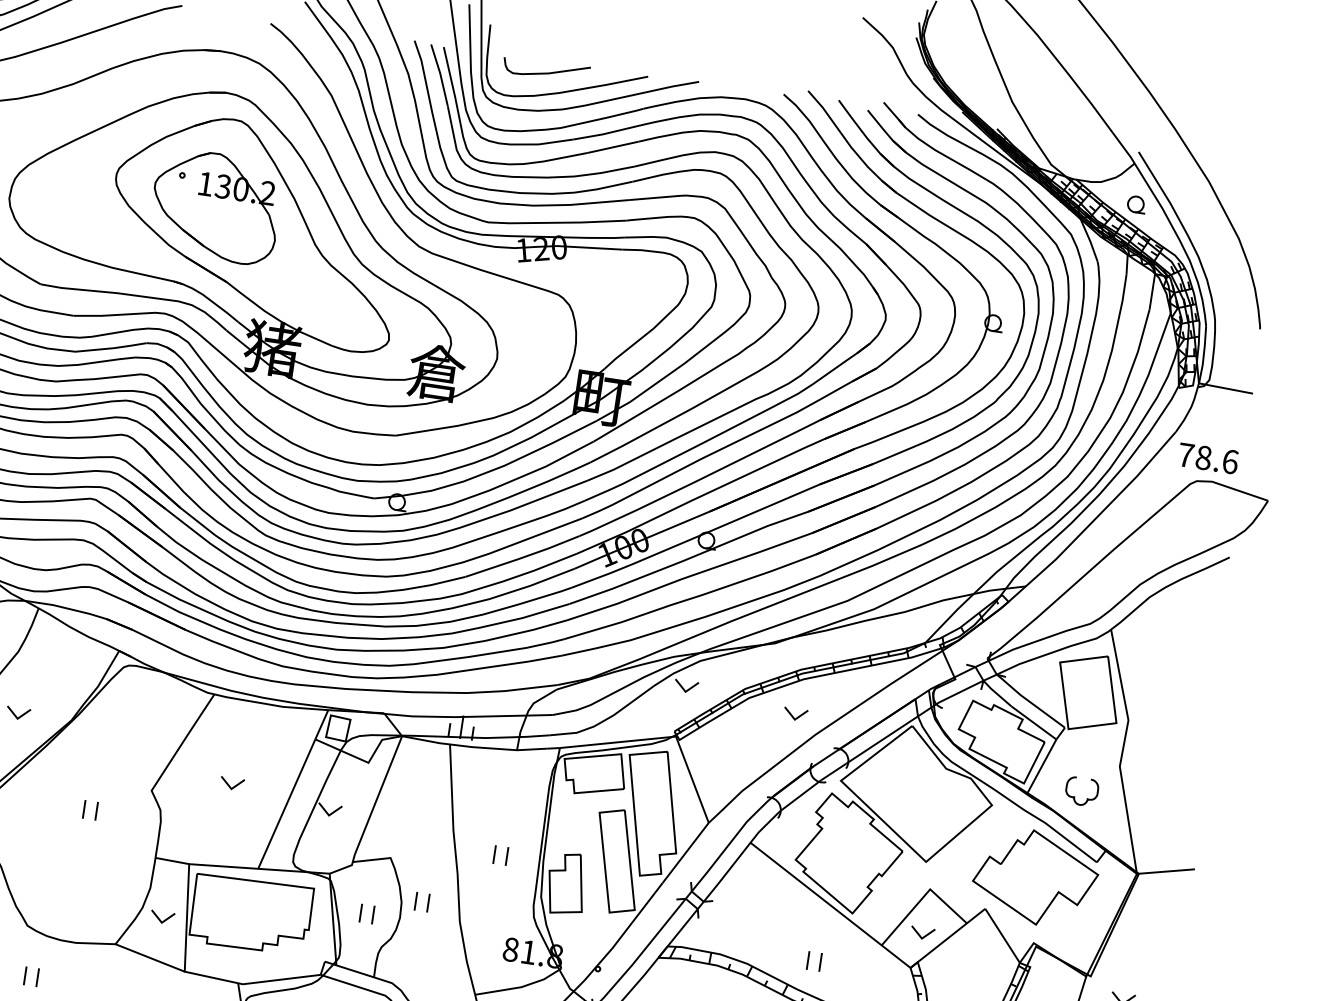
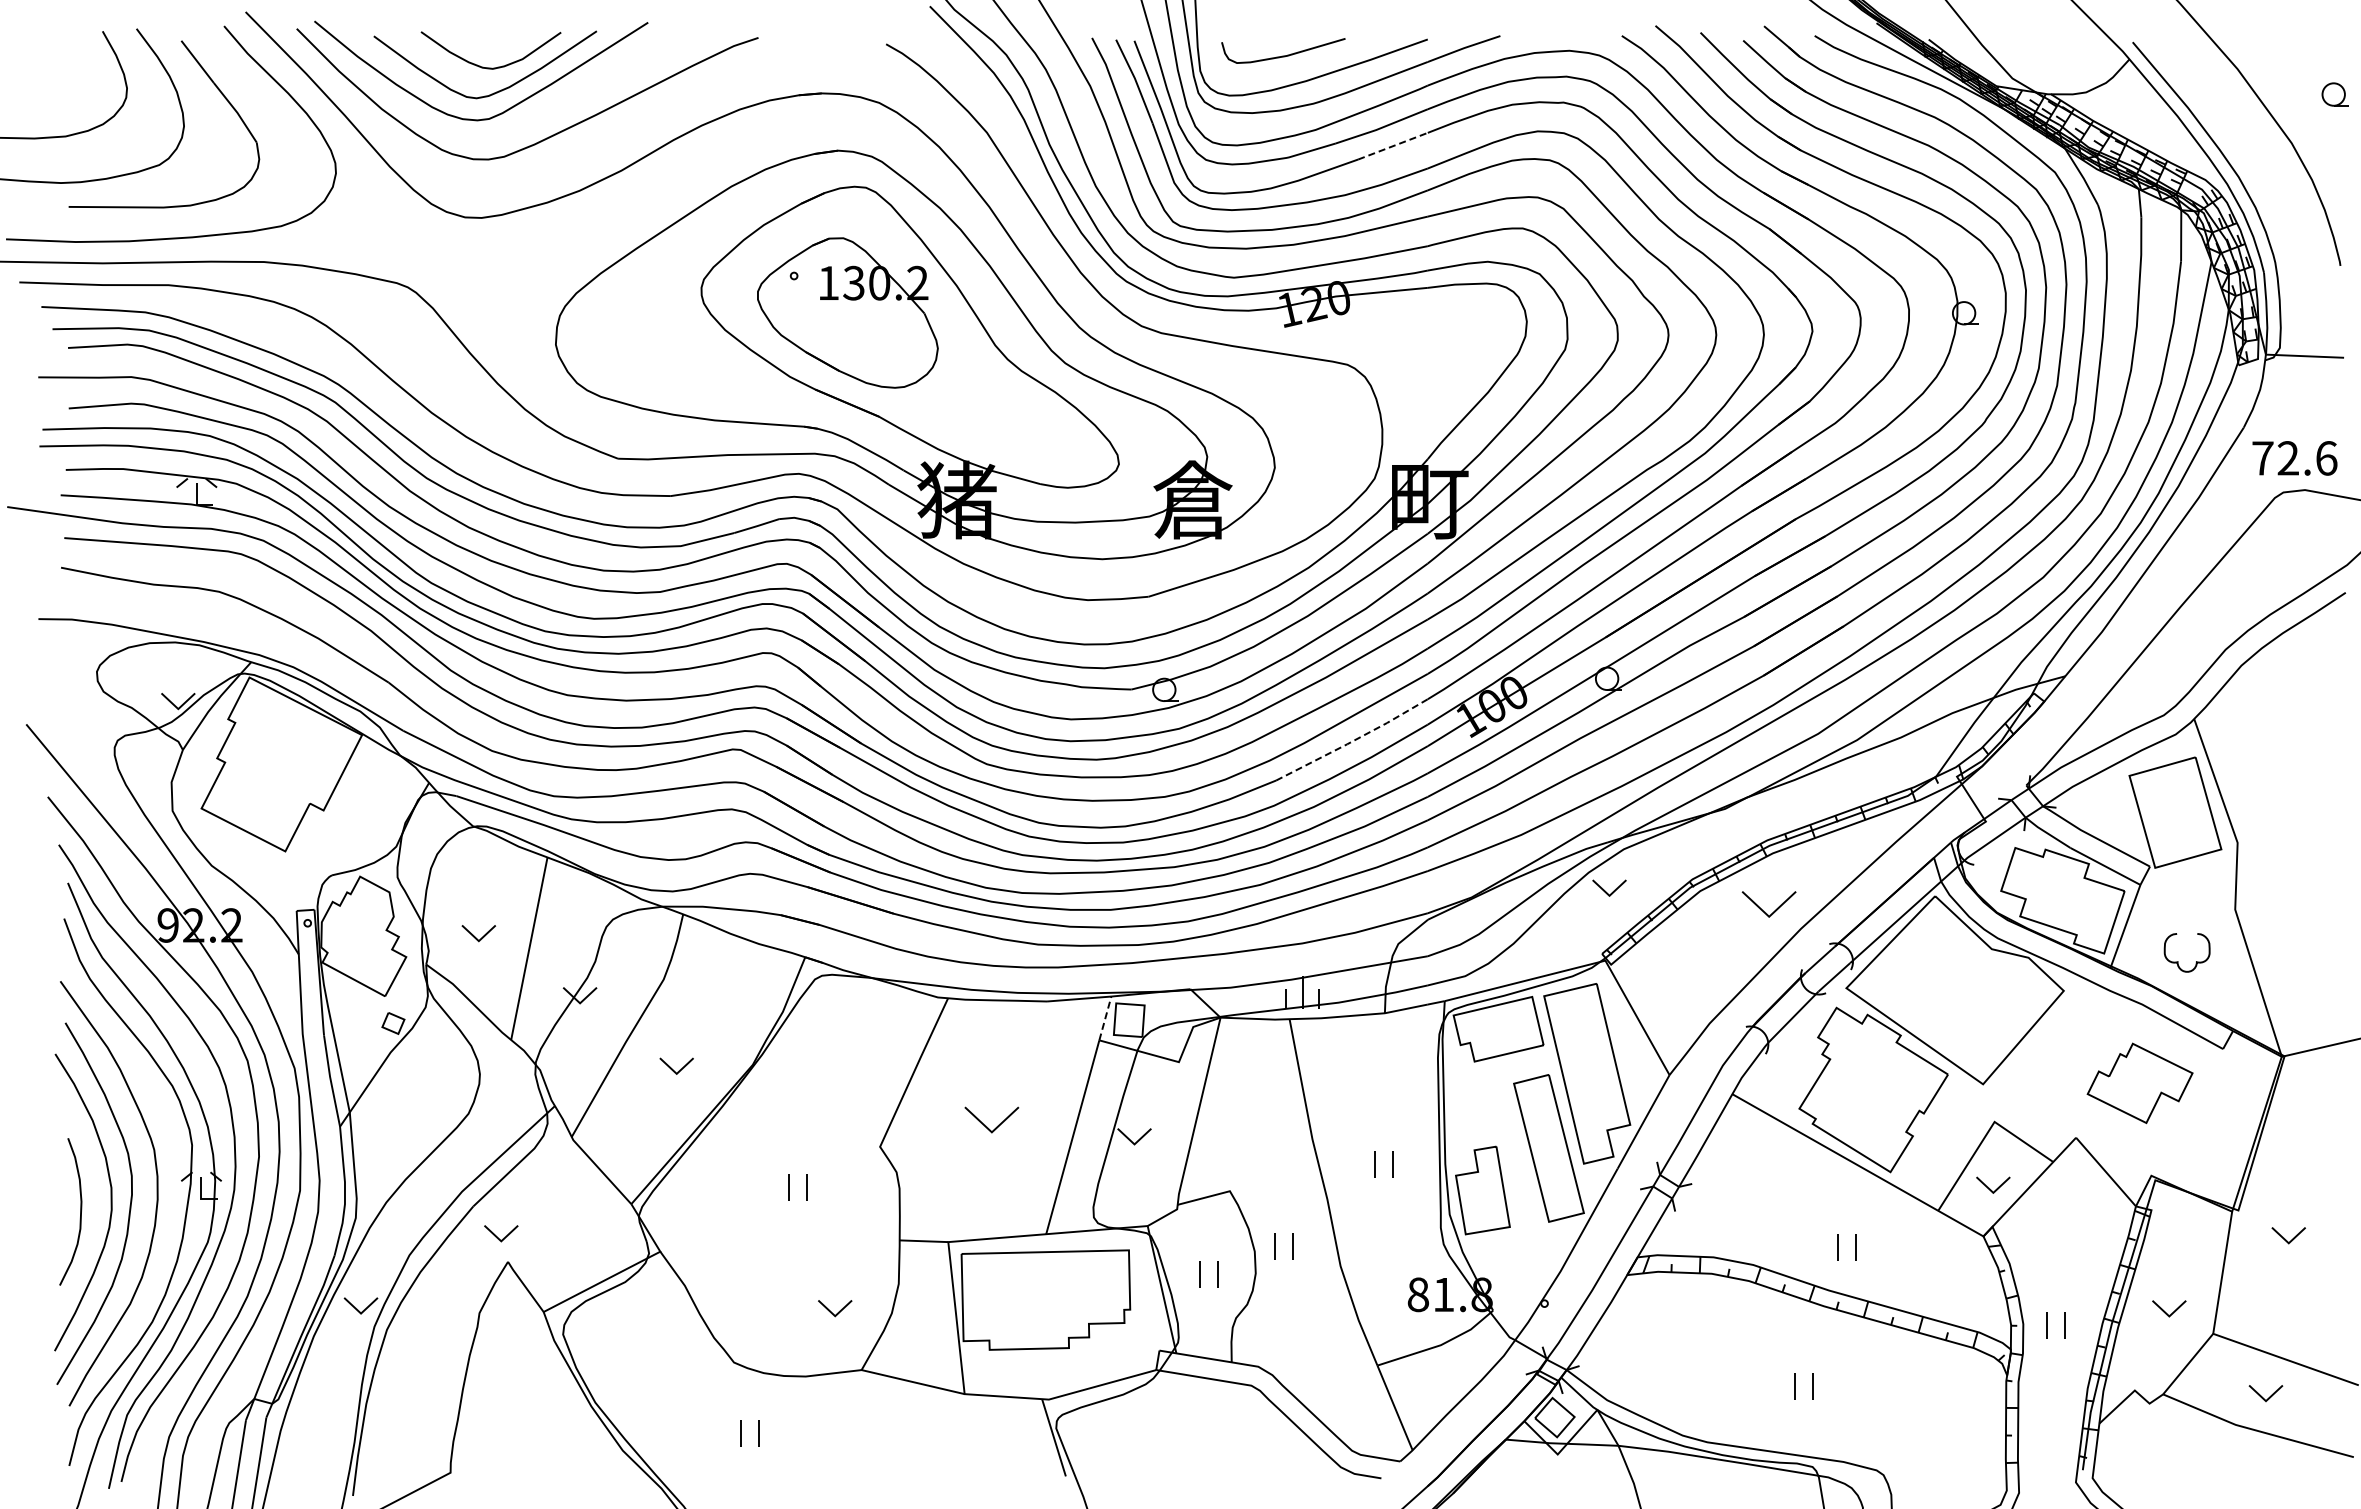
line: (613, 147) -> (1393, 146), solid -> dashed
part: (1136, 204) -> (2334, 94), moved
text: (1203, 458) -> (2288, 458), 78.6 -> 72.6
line: (523, 557) -> (1353, 741), solid -> dashed
part: (795, 713) -> (1768, 903), size x1.6
line: (321, 724) -> (1105, 1018), solid -> dashed
part: (232, 783) -> (991, 1119), size x1.6
part: (1035, 877) -> (2139, 1083), size x0.6
part: (162, 917) -> (835, 1308), moved

